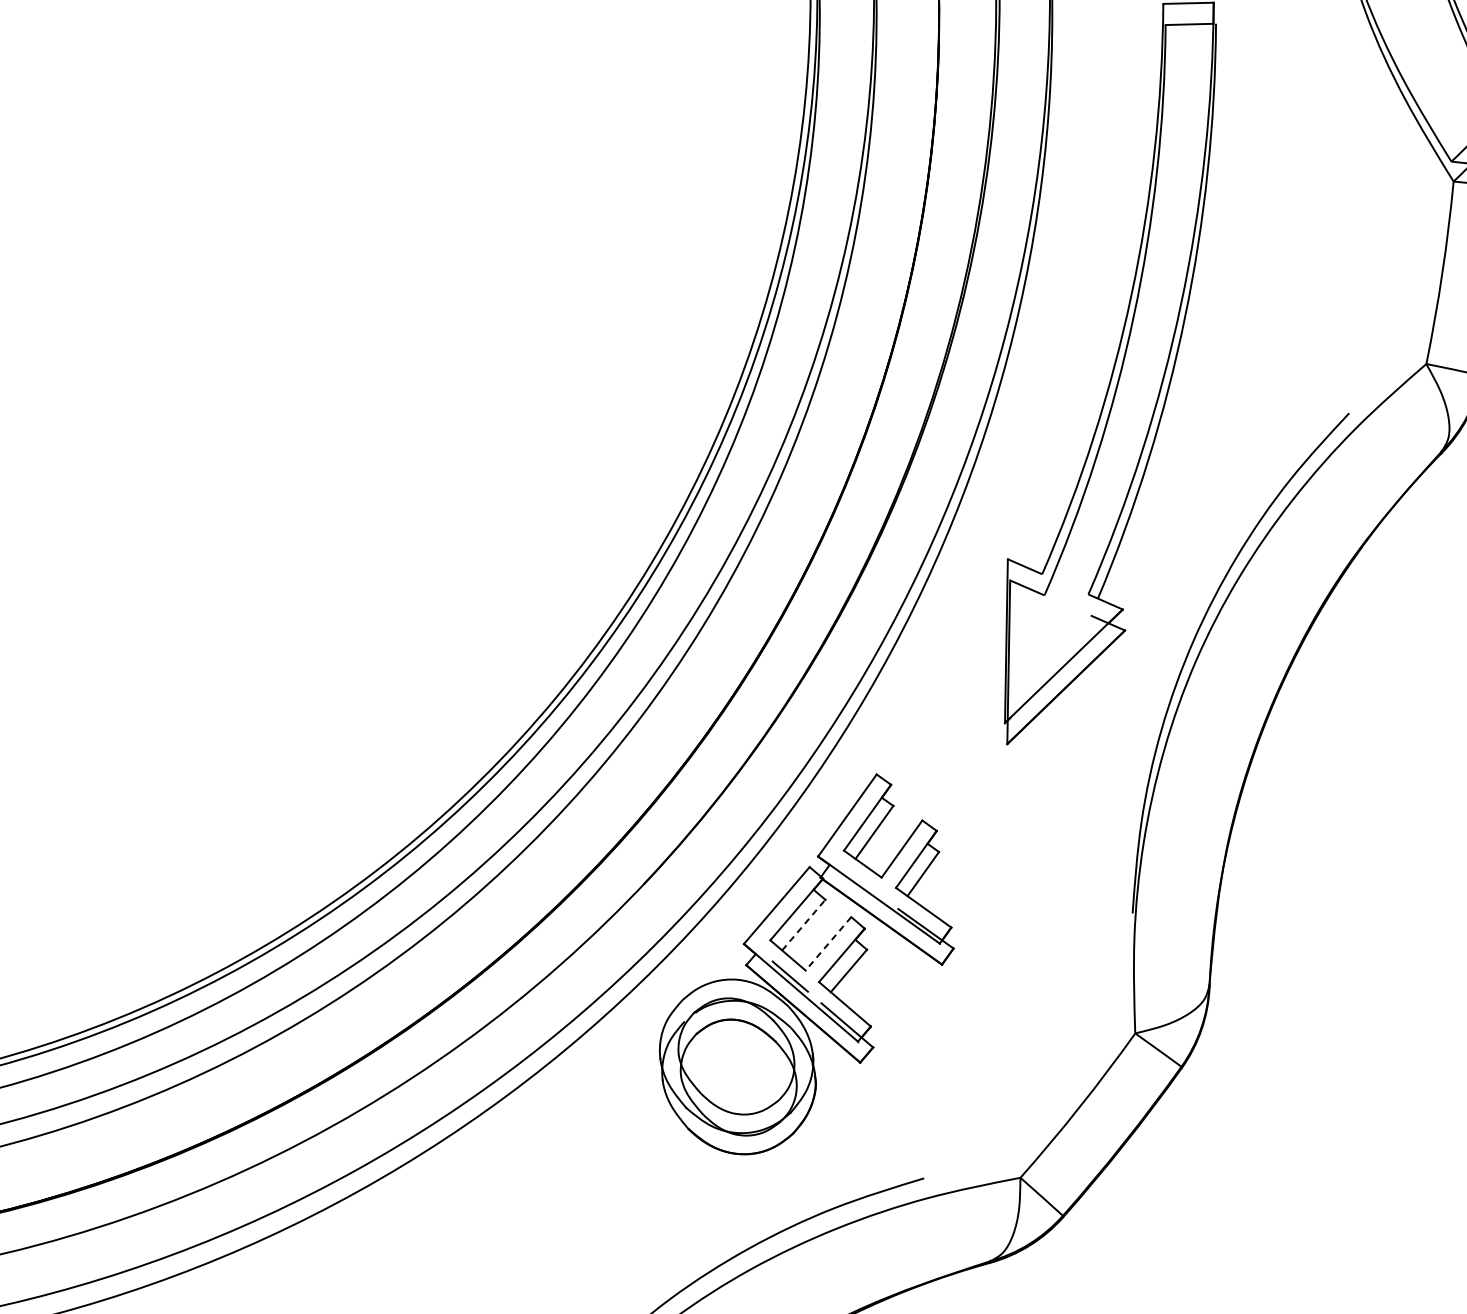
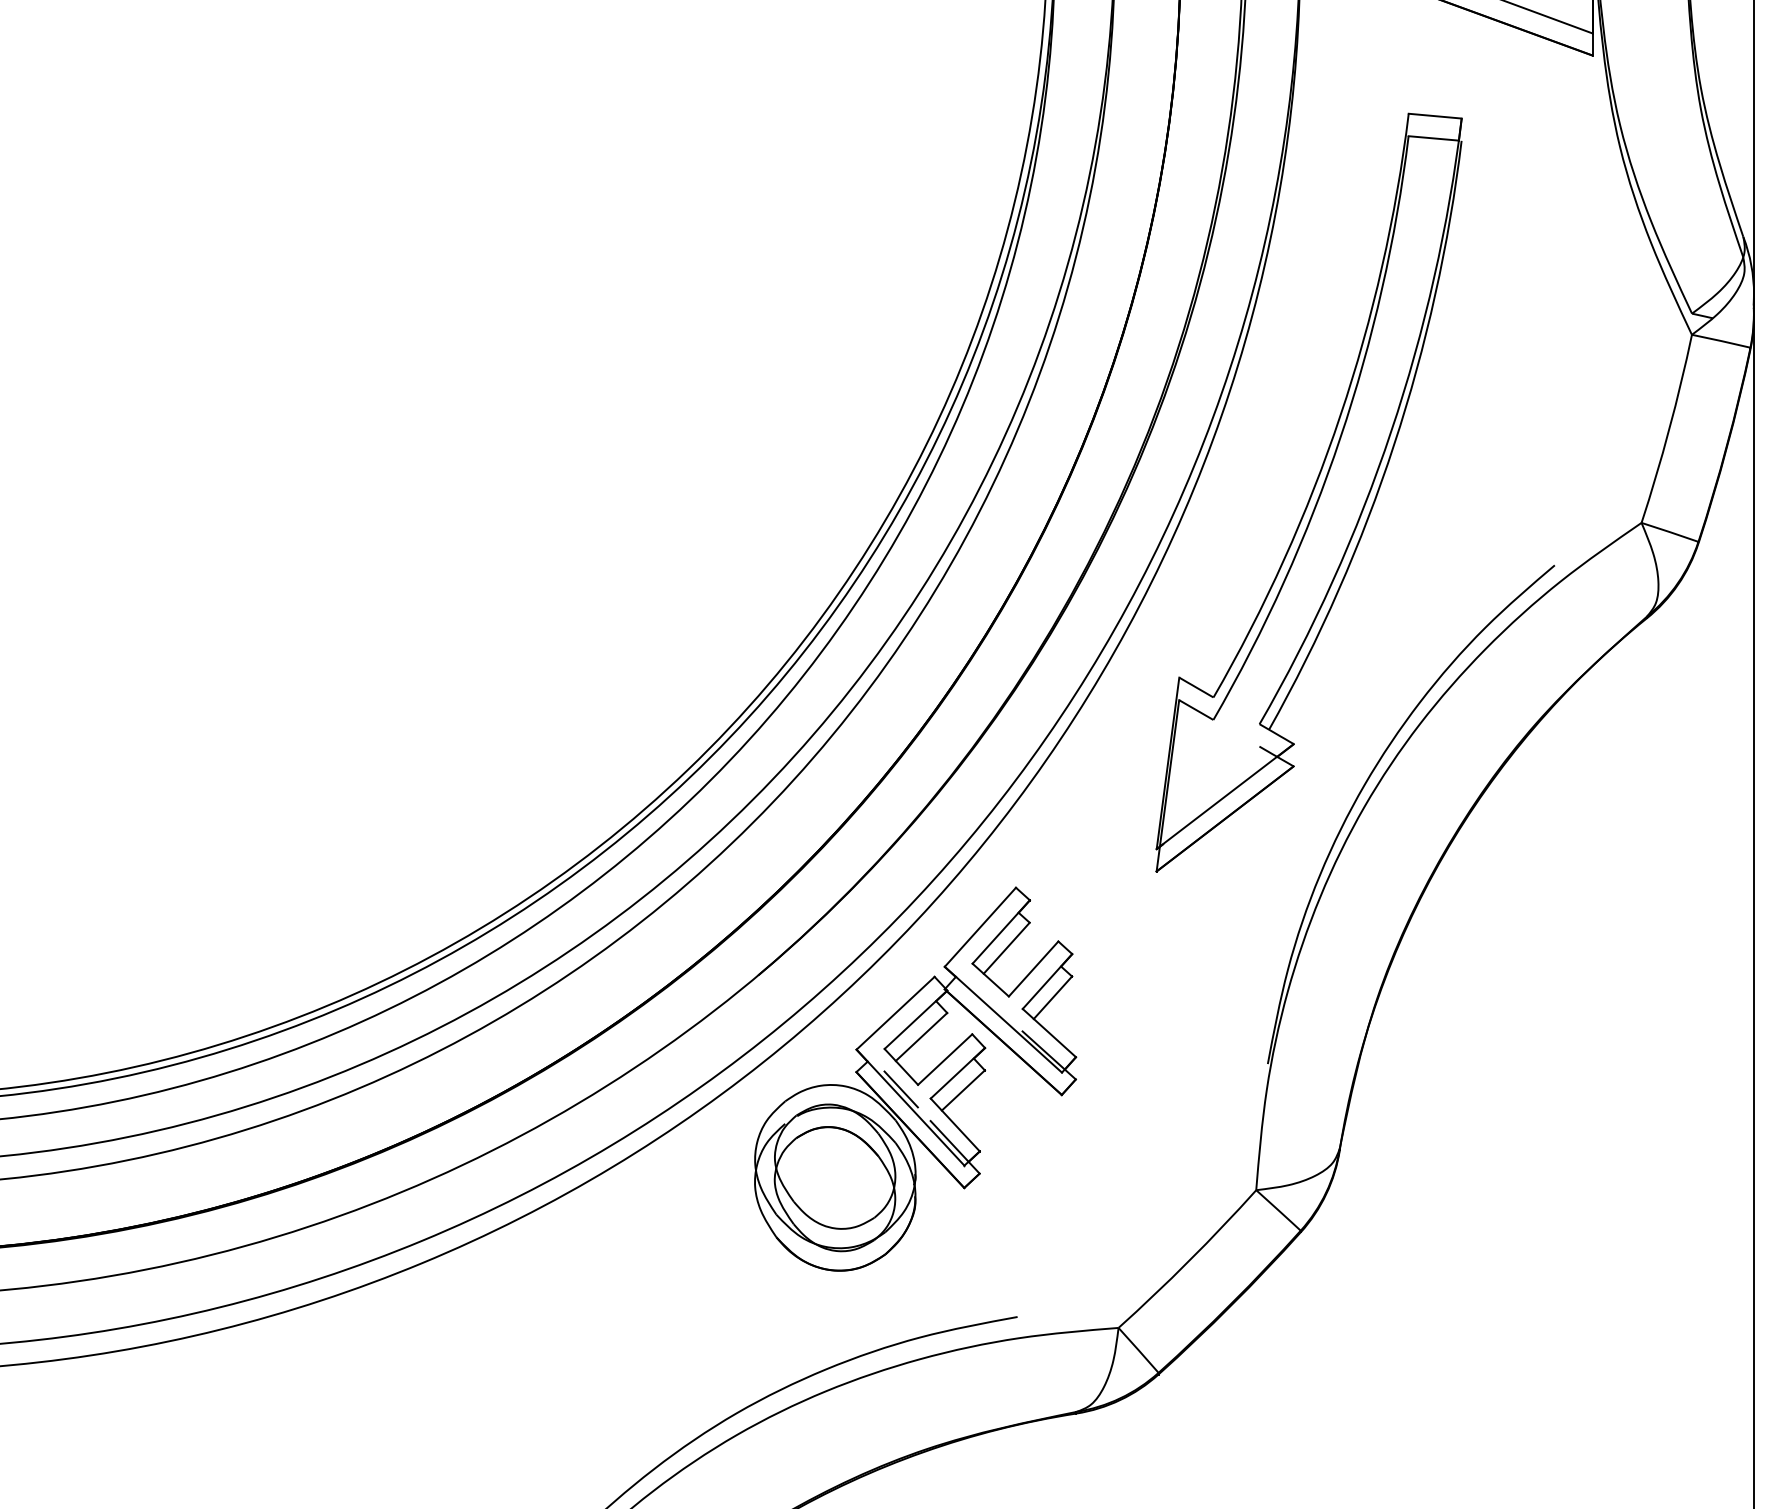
line: (803, 924) -> (921, 1036), dashed -> solid
line: (827, 943) -> (944, 1059), dashed -> solid

